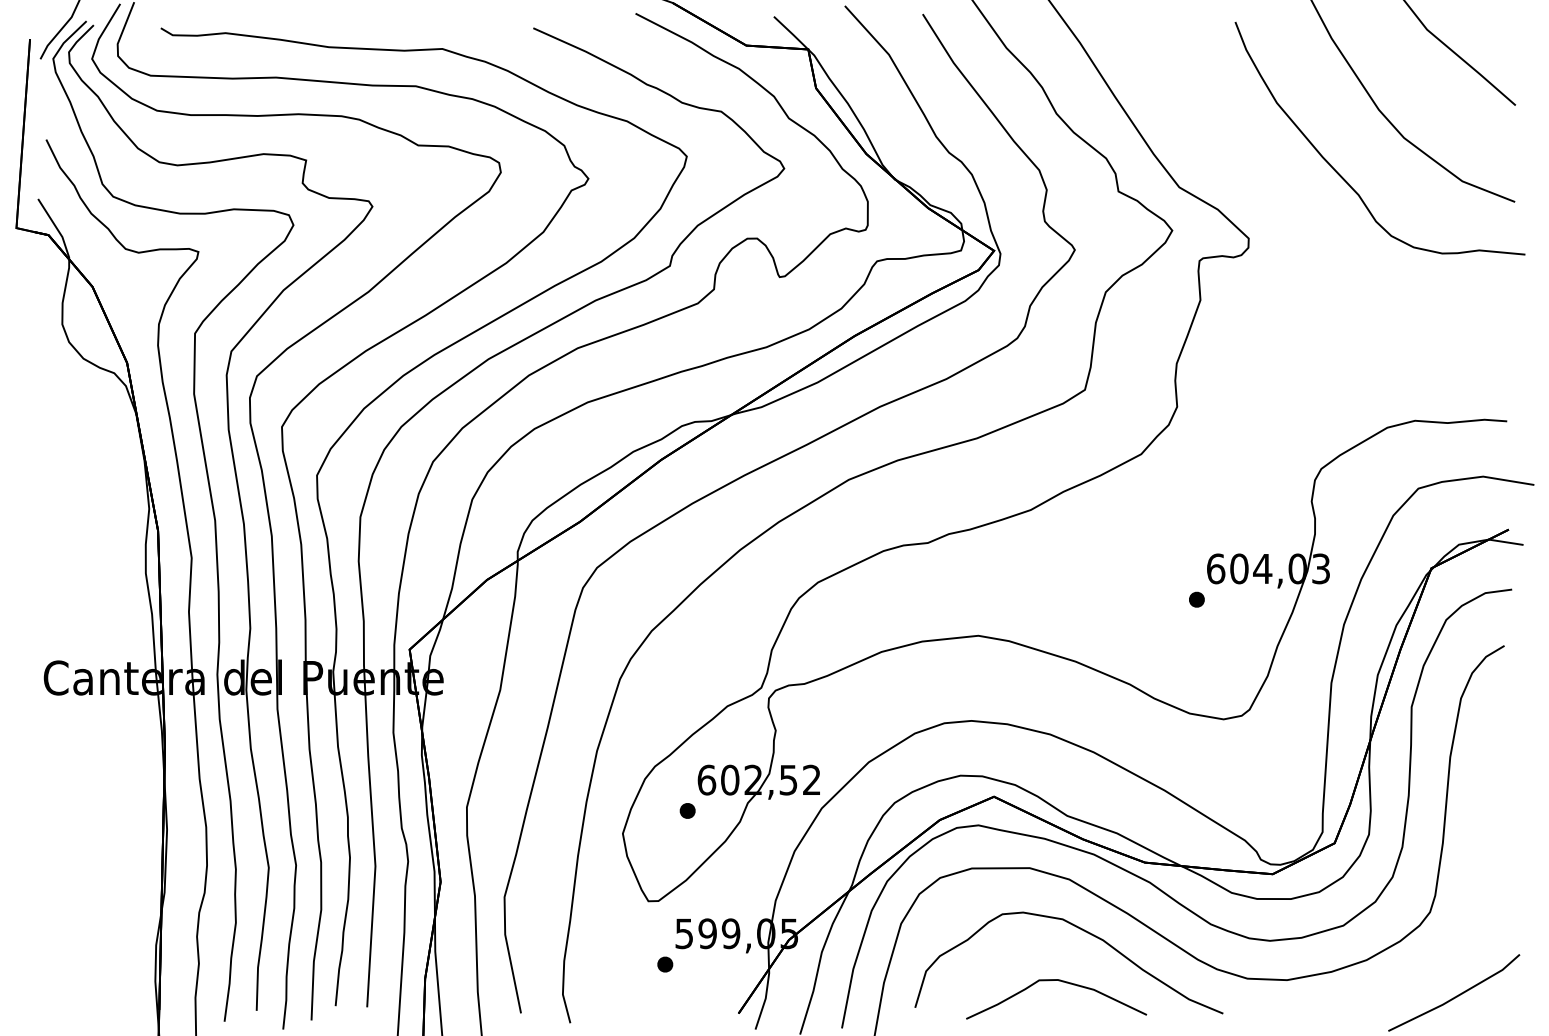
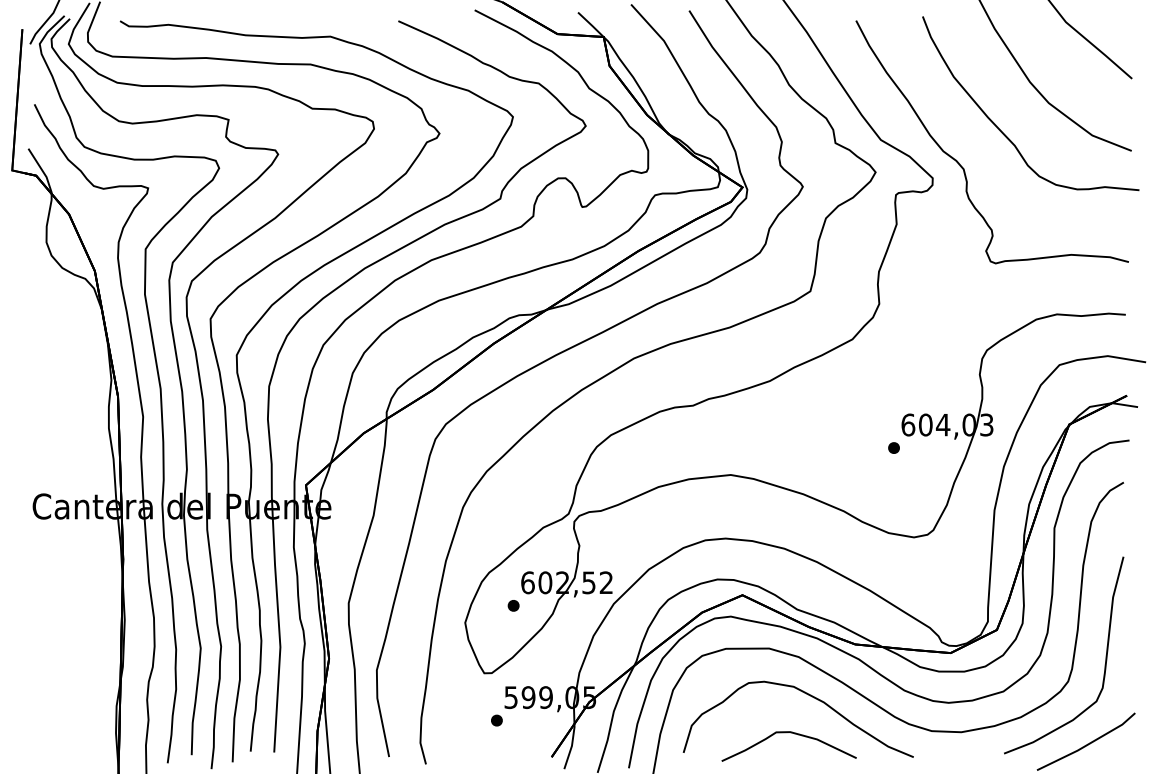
part: (1287, 221) -> (961, 165), added
curve: (1479, 885) -> (1105, 661), added

